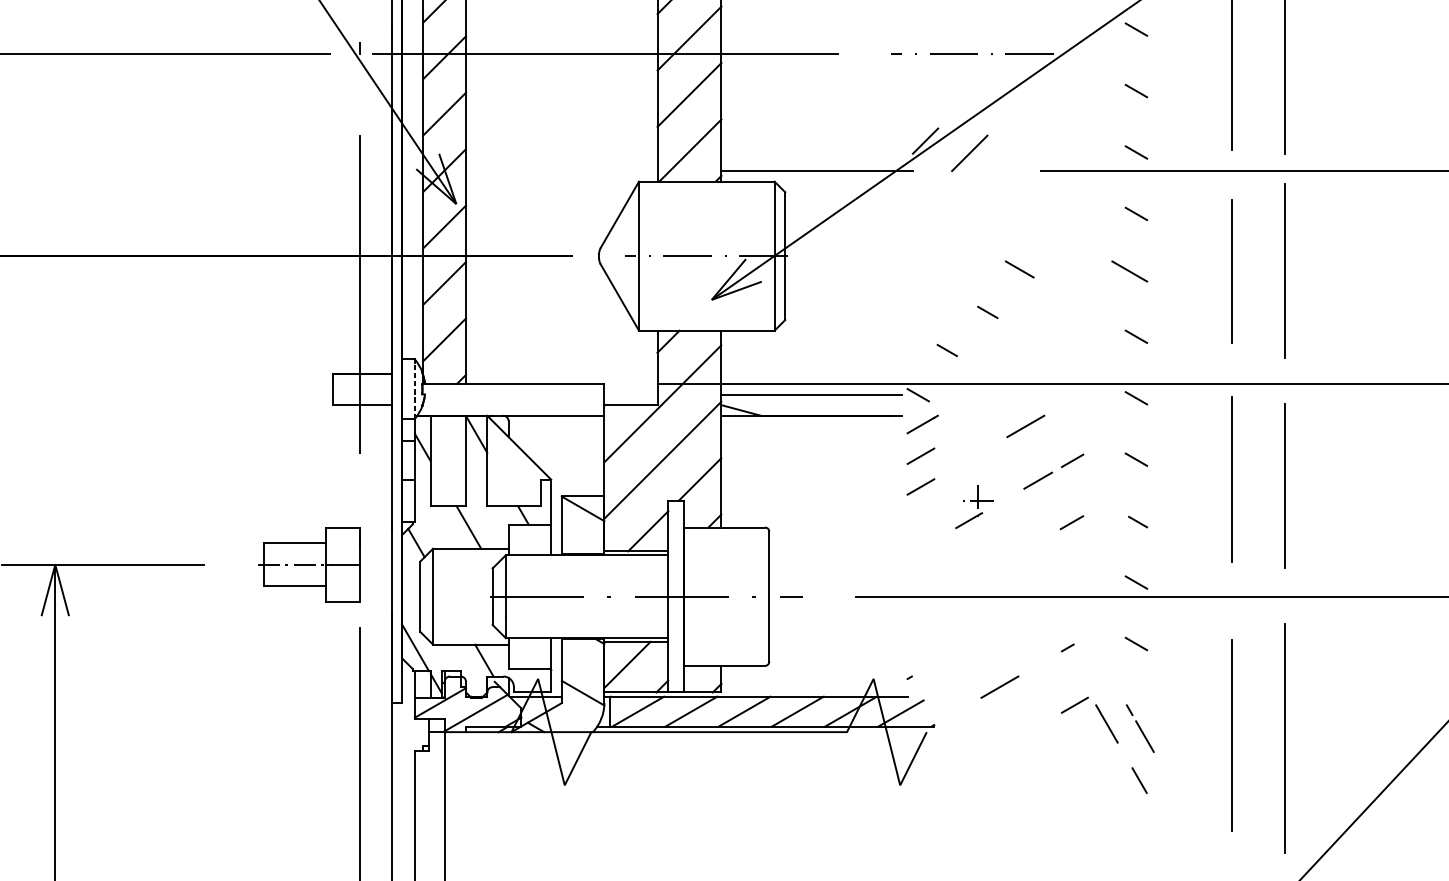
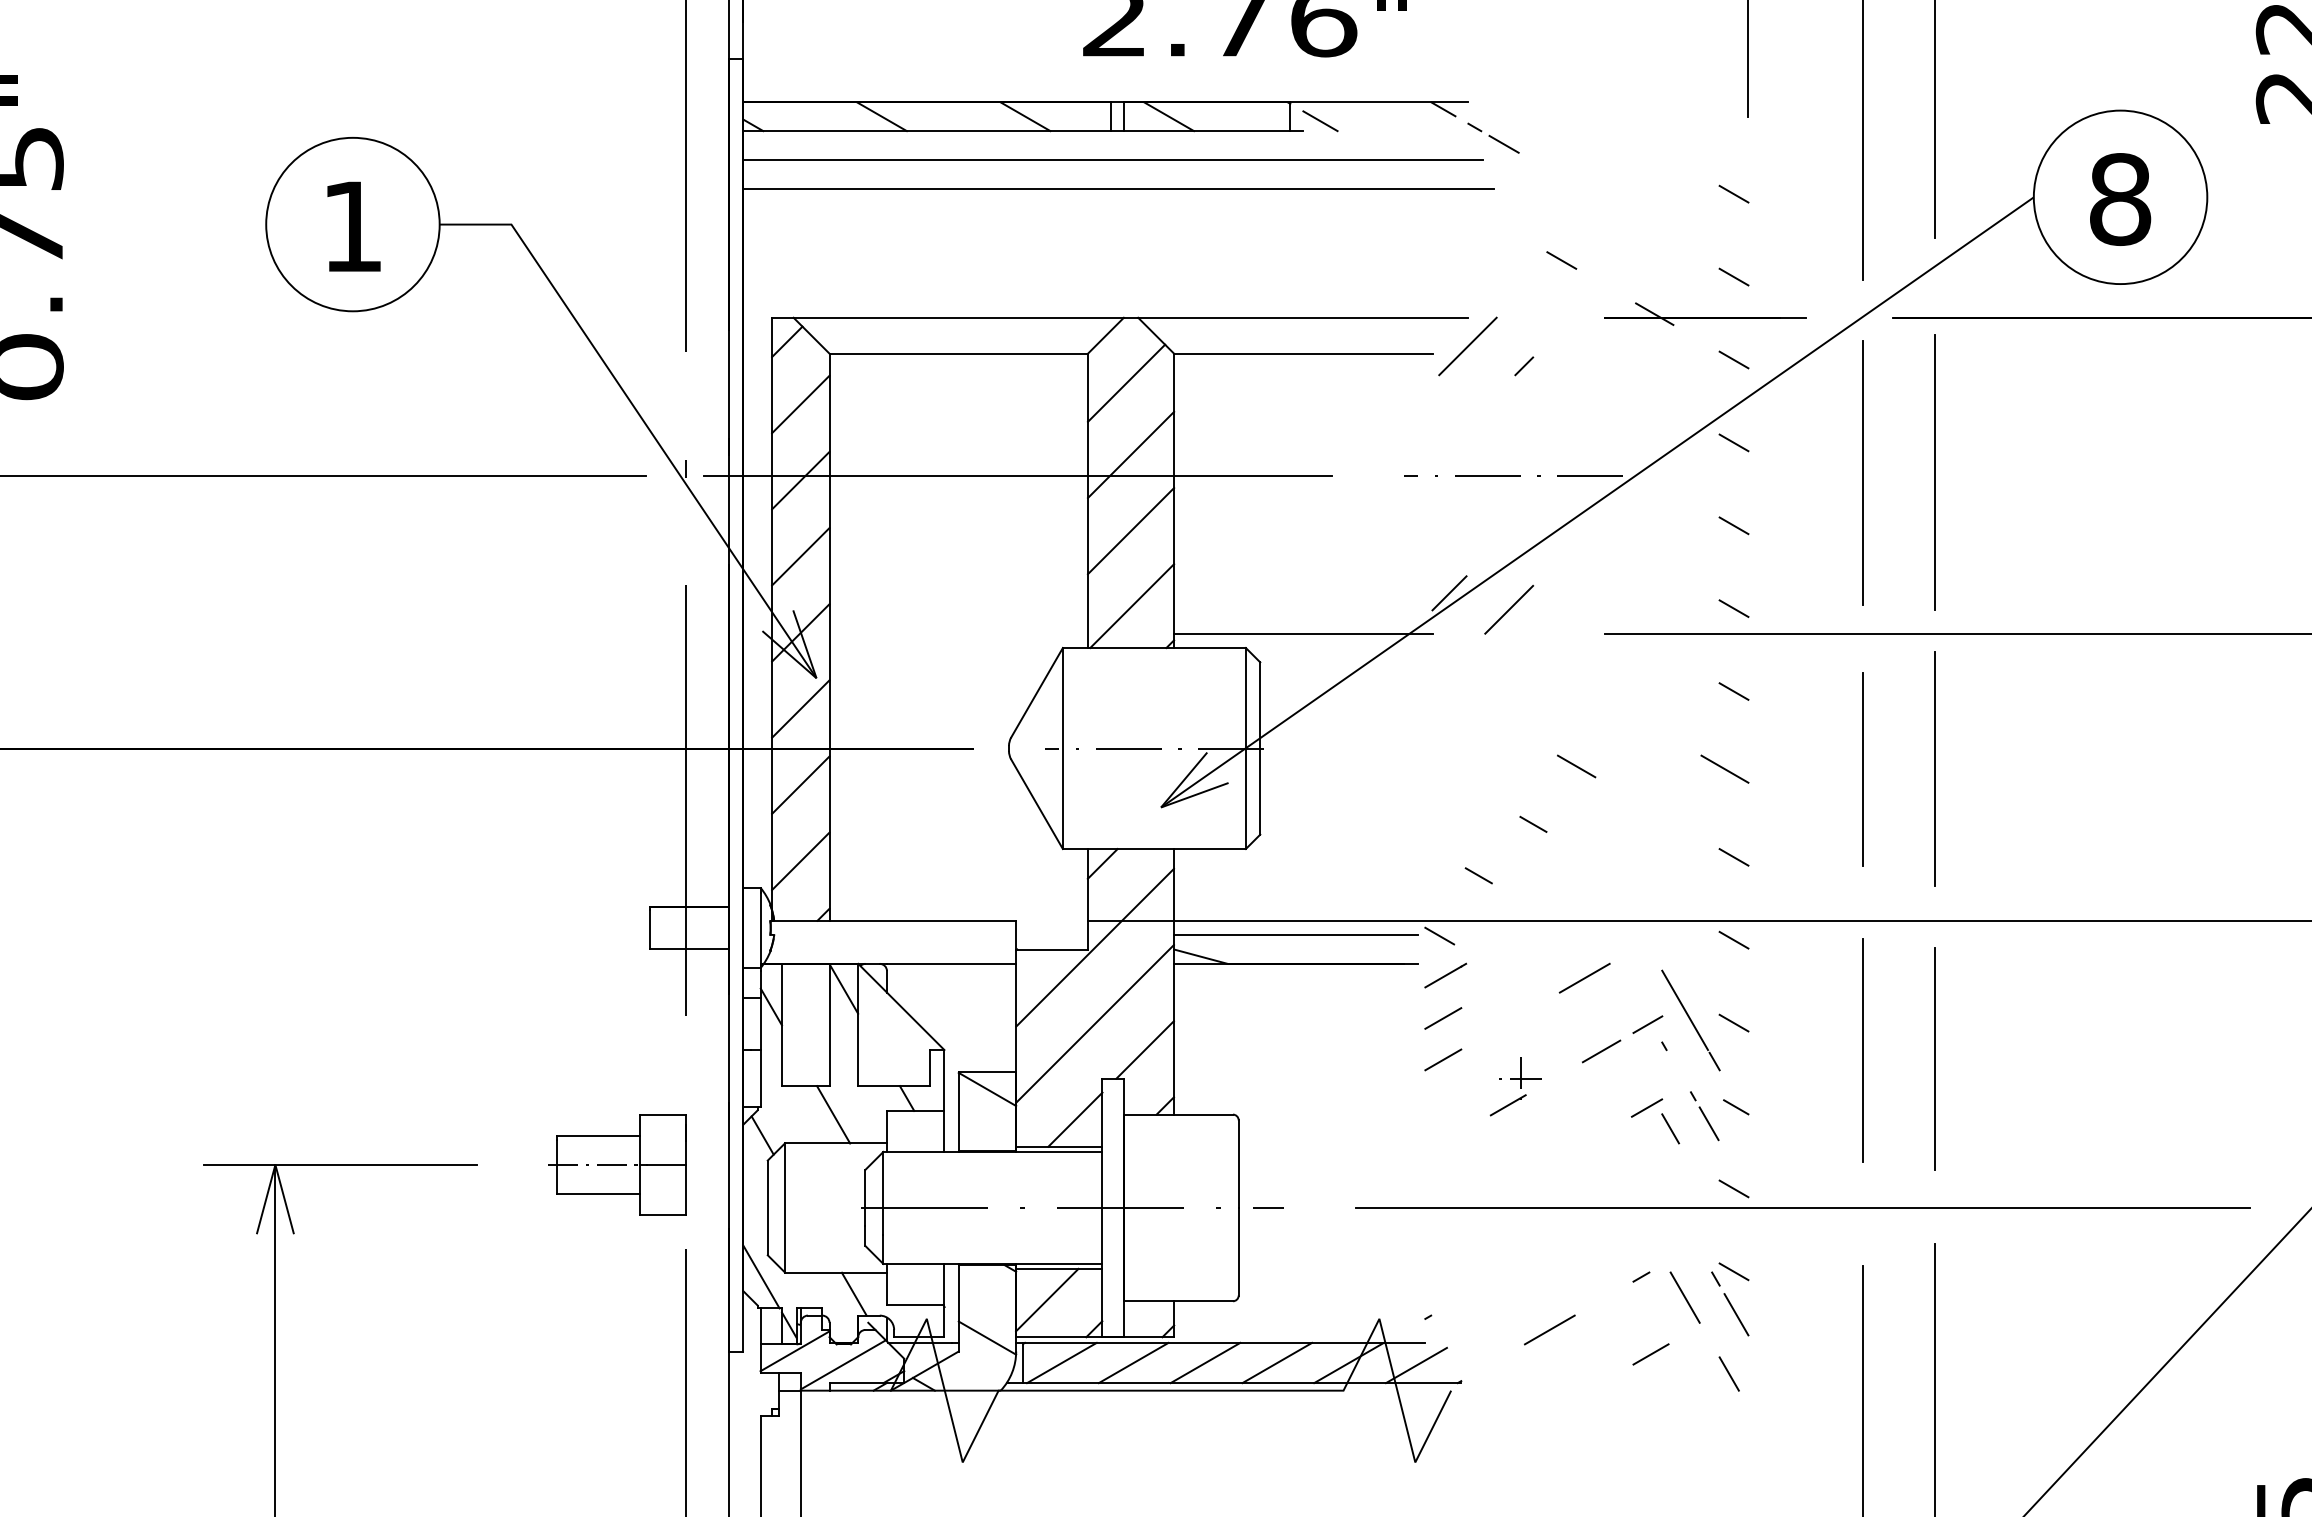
line: (414, 391) -> (760, 930), dashed -> solid
part: (1114, 477) -> (1704, 1046), added
part: (1118, 743) -> (1700, 1323), moved

